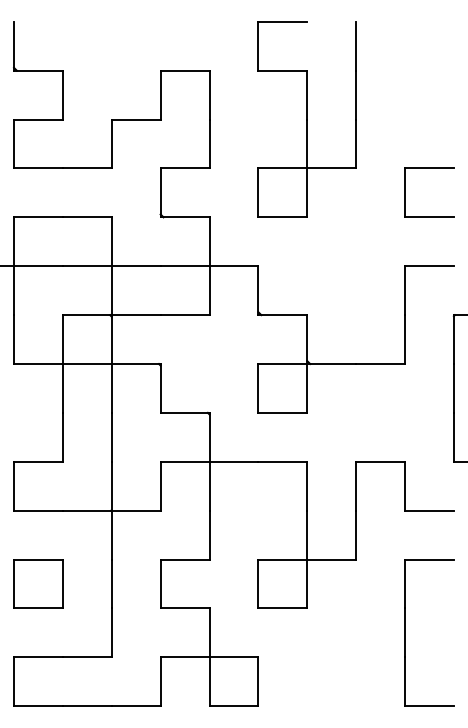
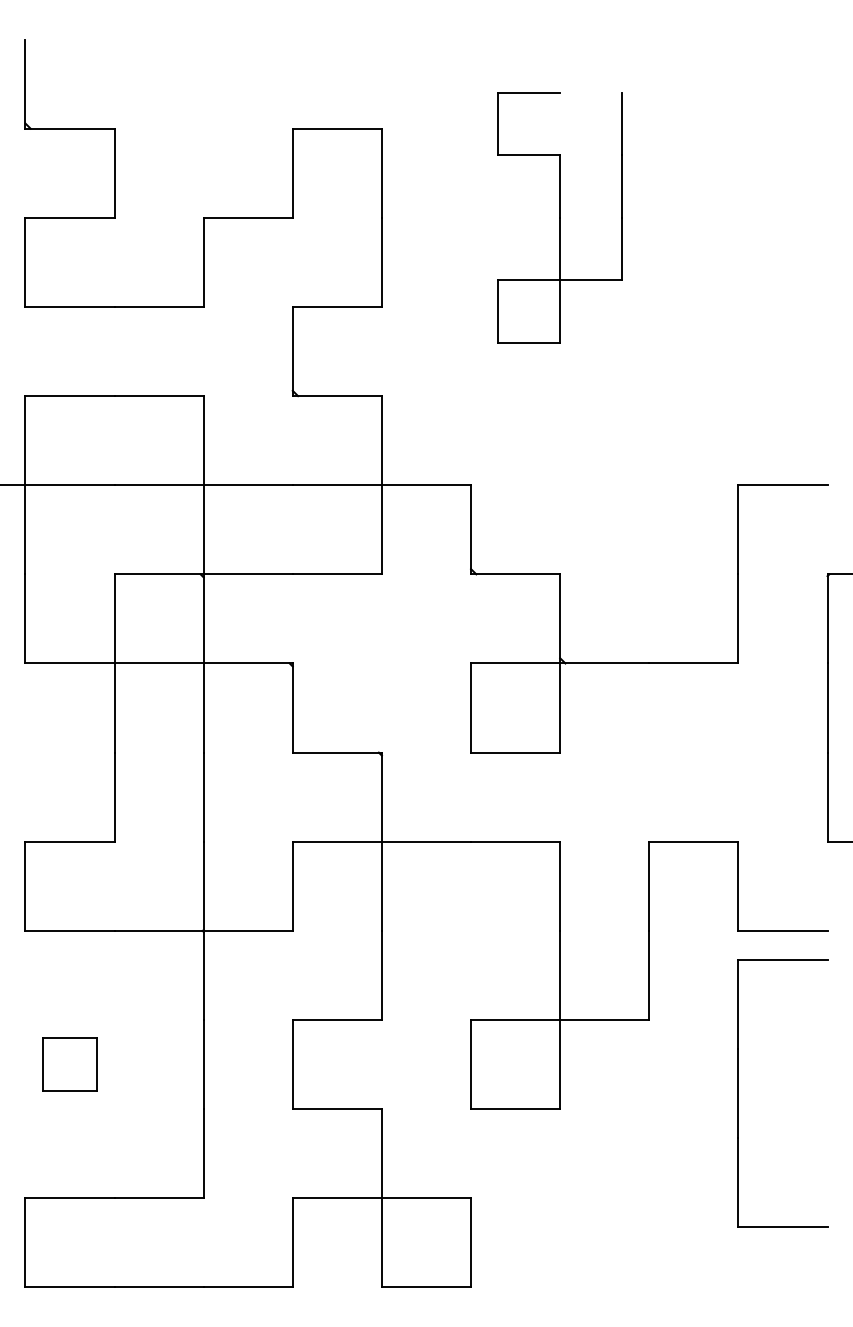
part: (306, 119) -> (558, 217), size x0.7
part: (429, 168) -> (782, 307), removed
part: (38, 583) -> (70, 1063), size x0.6
part: (405, 632) -> (739, 1092), moved

